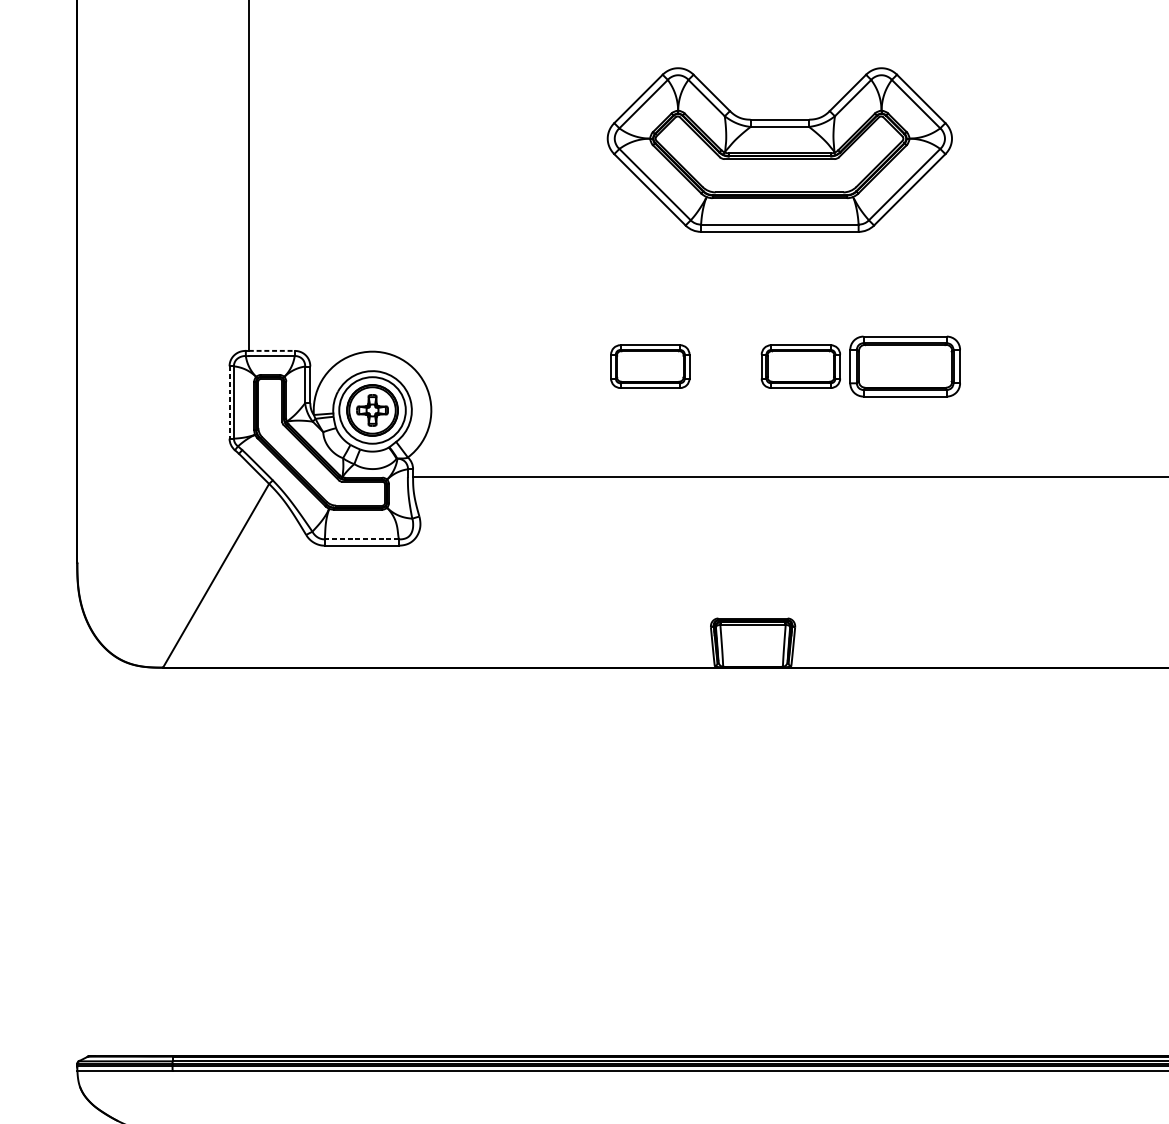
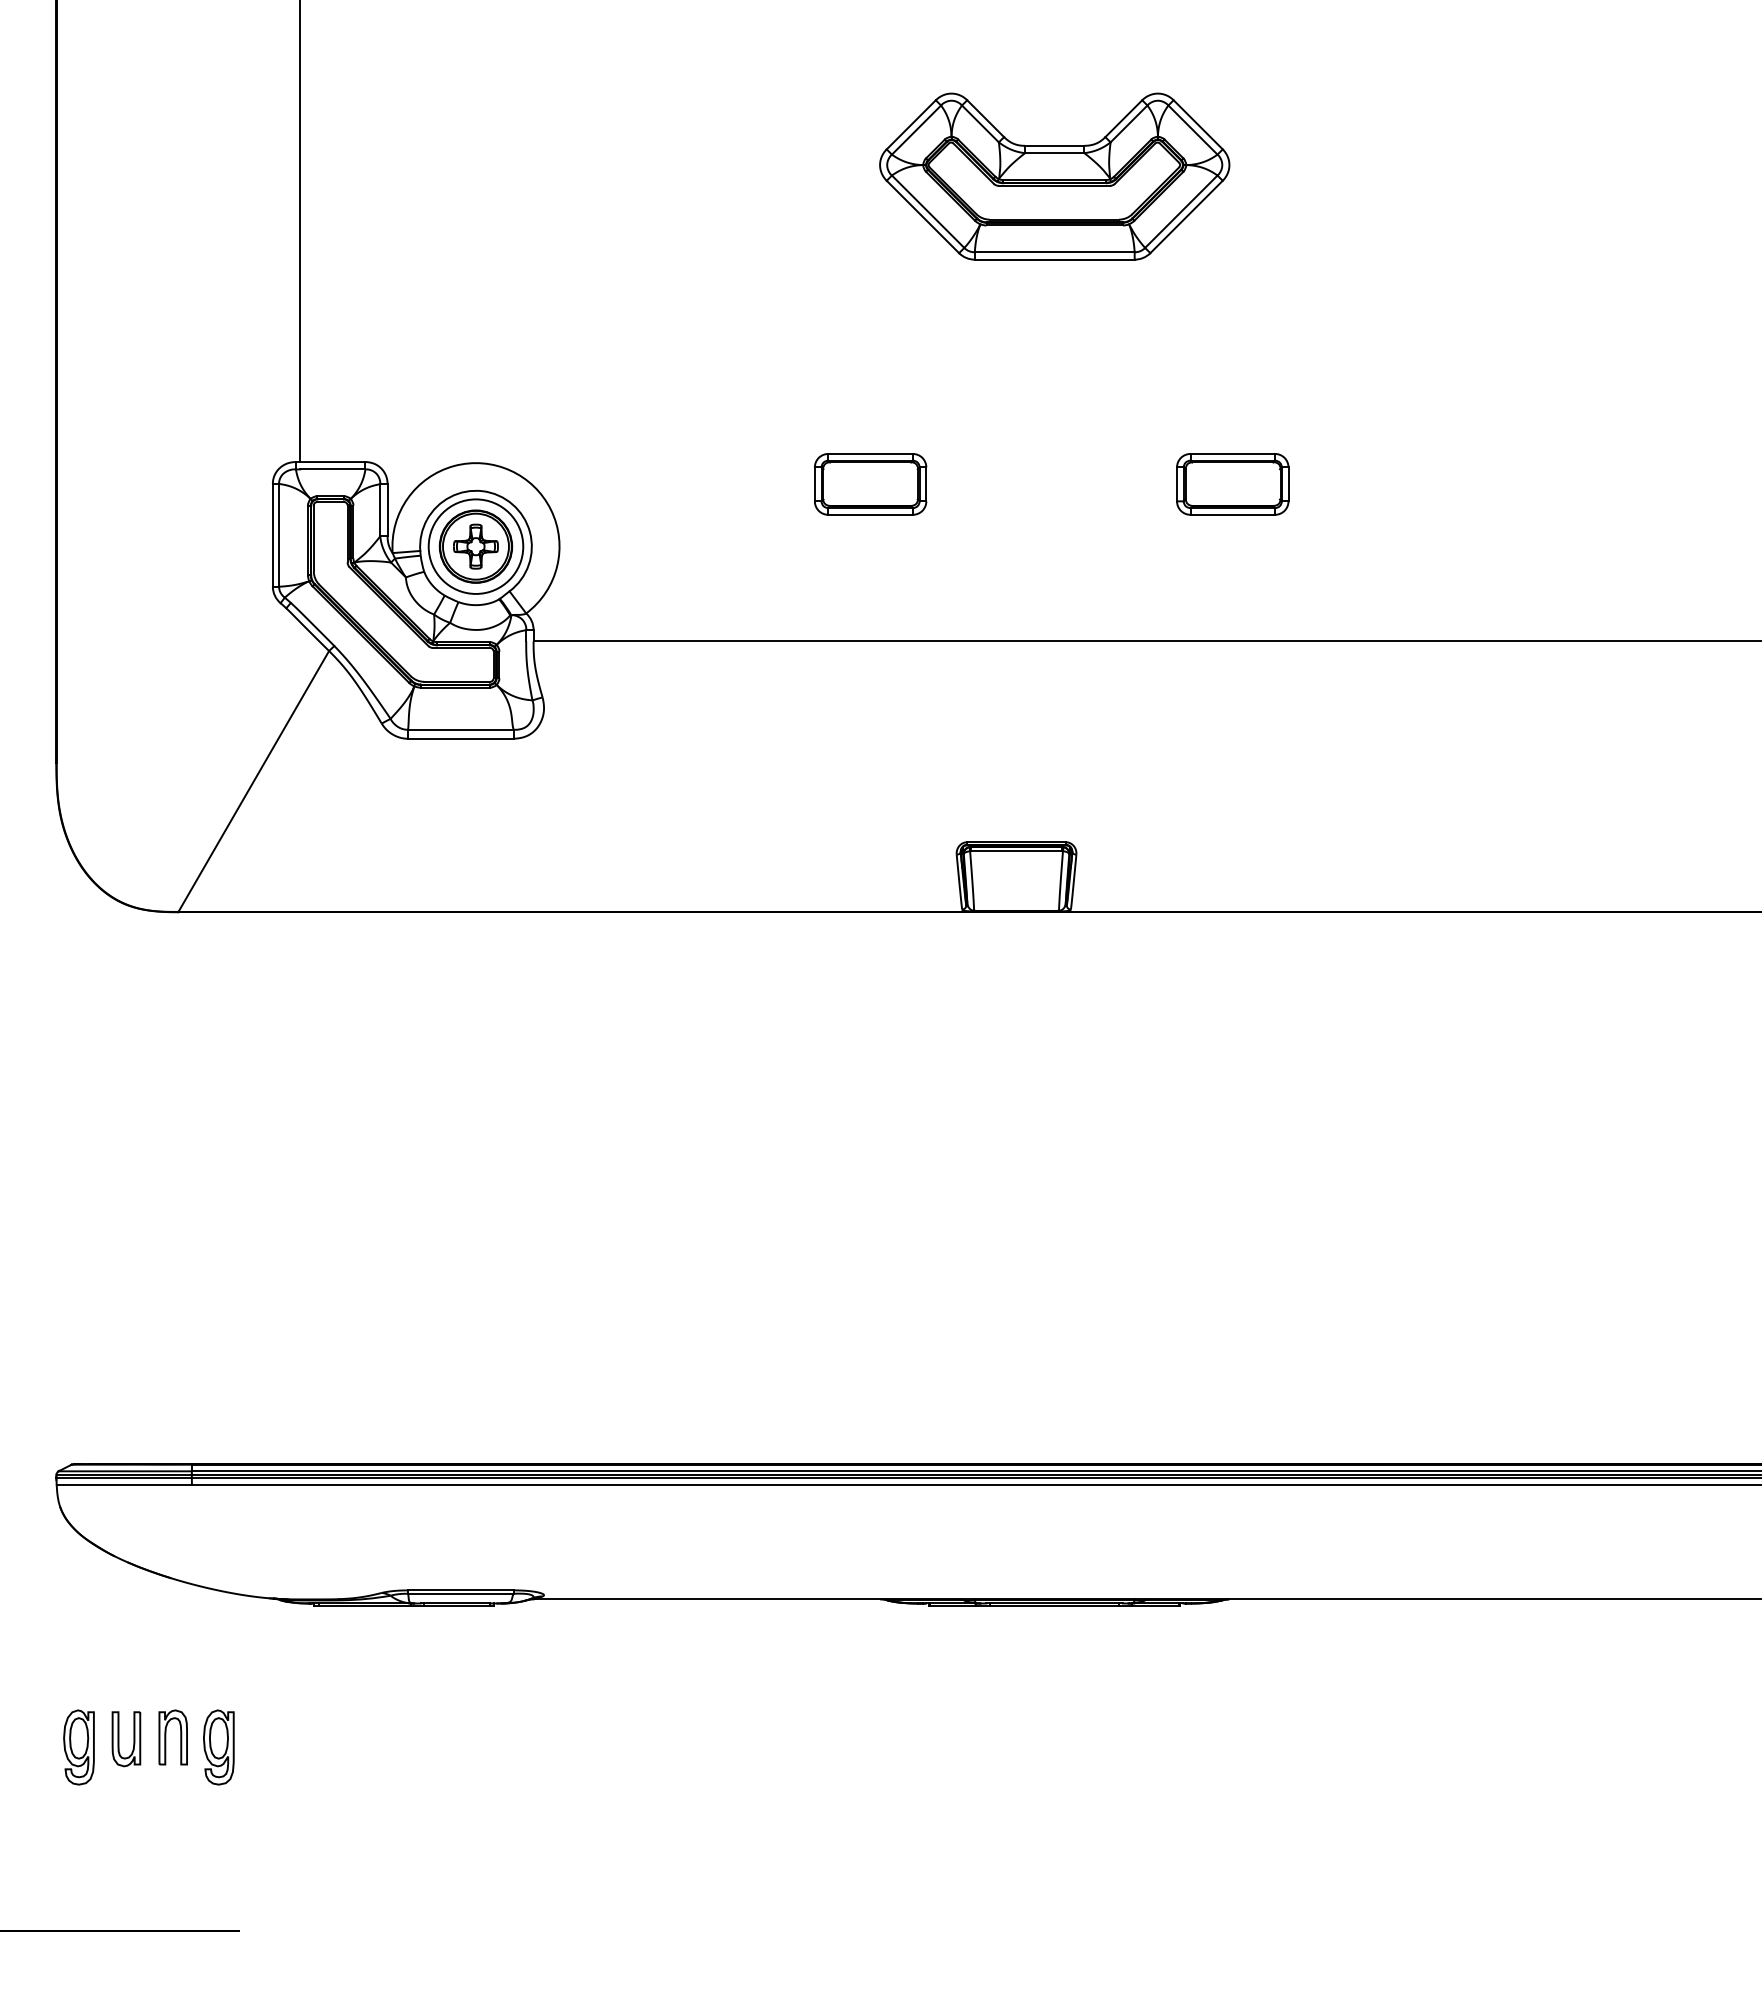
part: (779, 149) -> (1054, 176), size x0.71
line: (271, 351) -> (332, 462), dashed -> solid
part: (800, 366) -> (1084, 484), removed
part: (905, 366) -> (1232, 484), size x0.71
line: (229, 402) -> (272, 535), dashed -> solid
line: (361, 539) -> (460, 729), dashed -> solid

